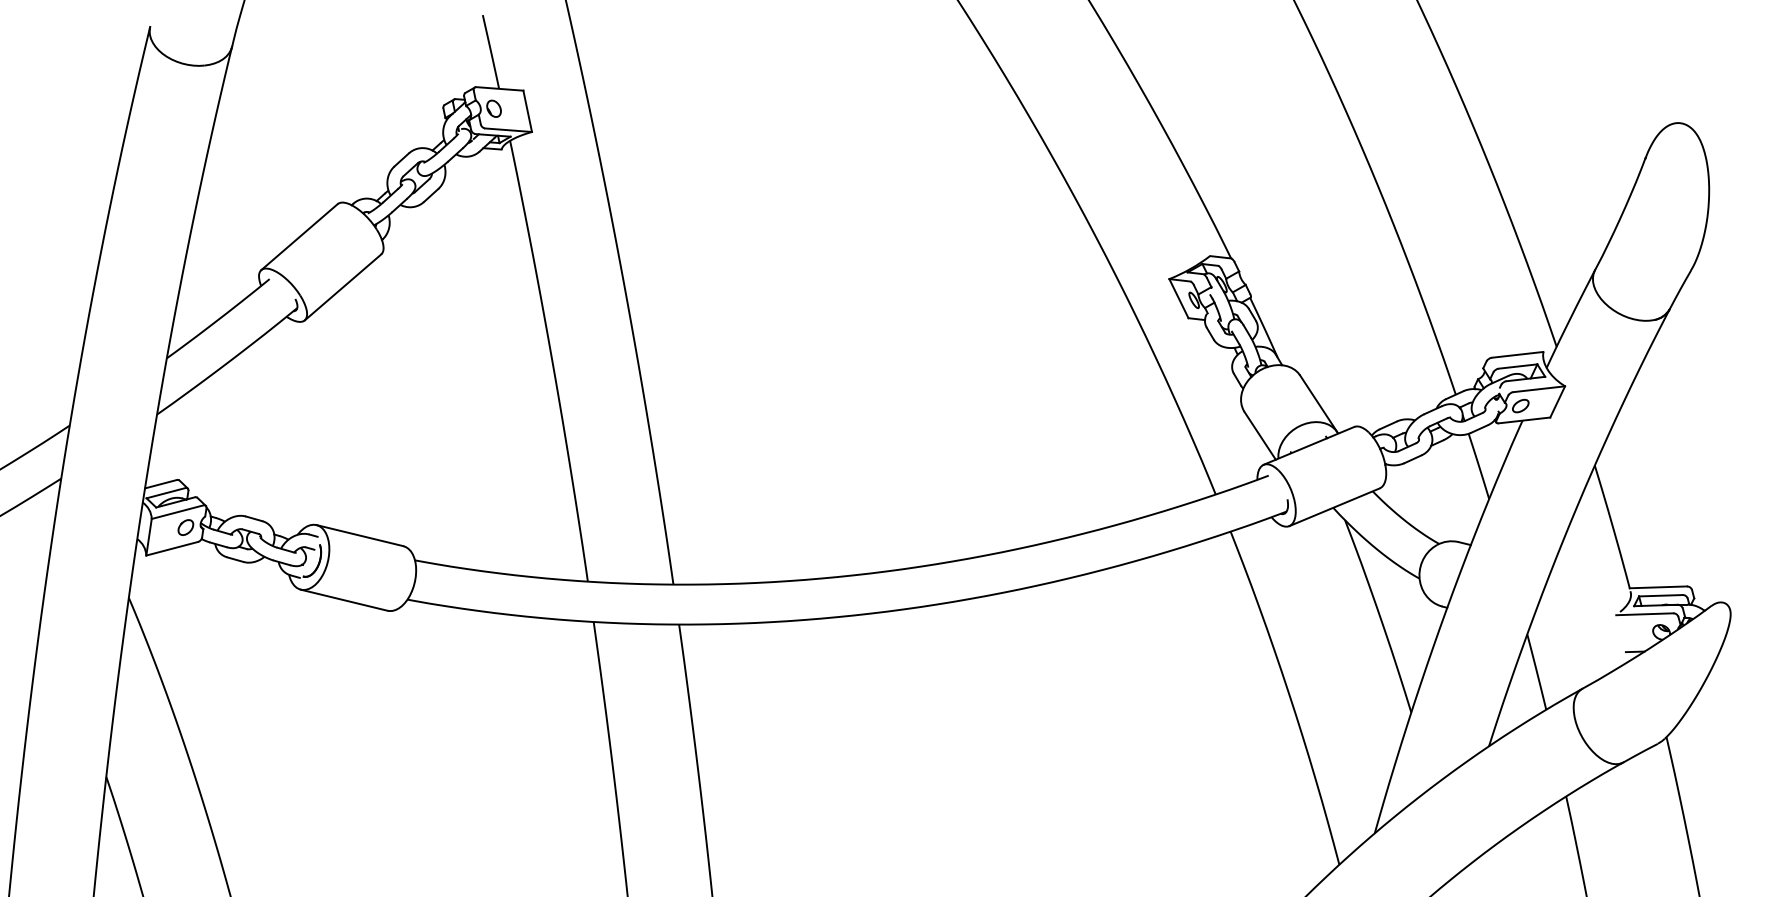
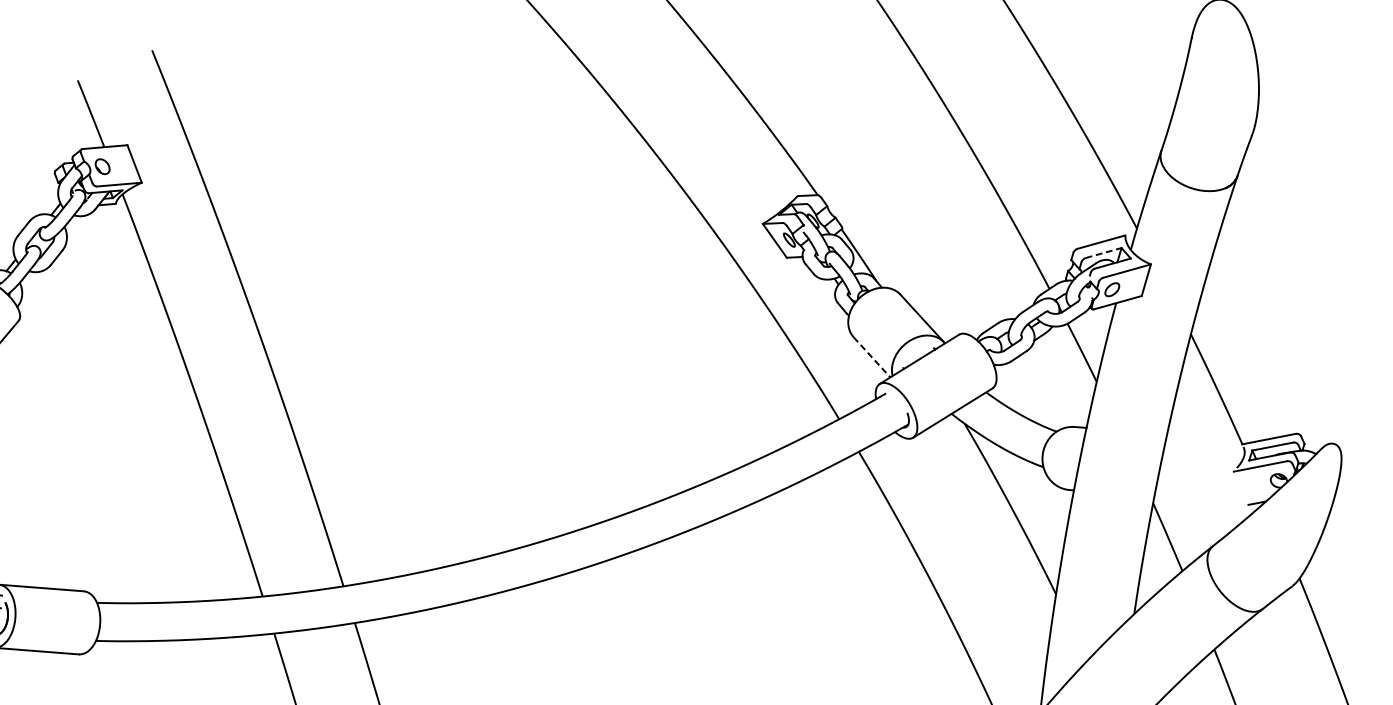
line: (1518, 366) -> (1104, 252), solid -> dashed
line: (1260, 435) -> (872, 356), solid -> dashed

